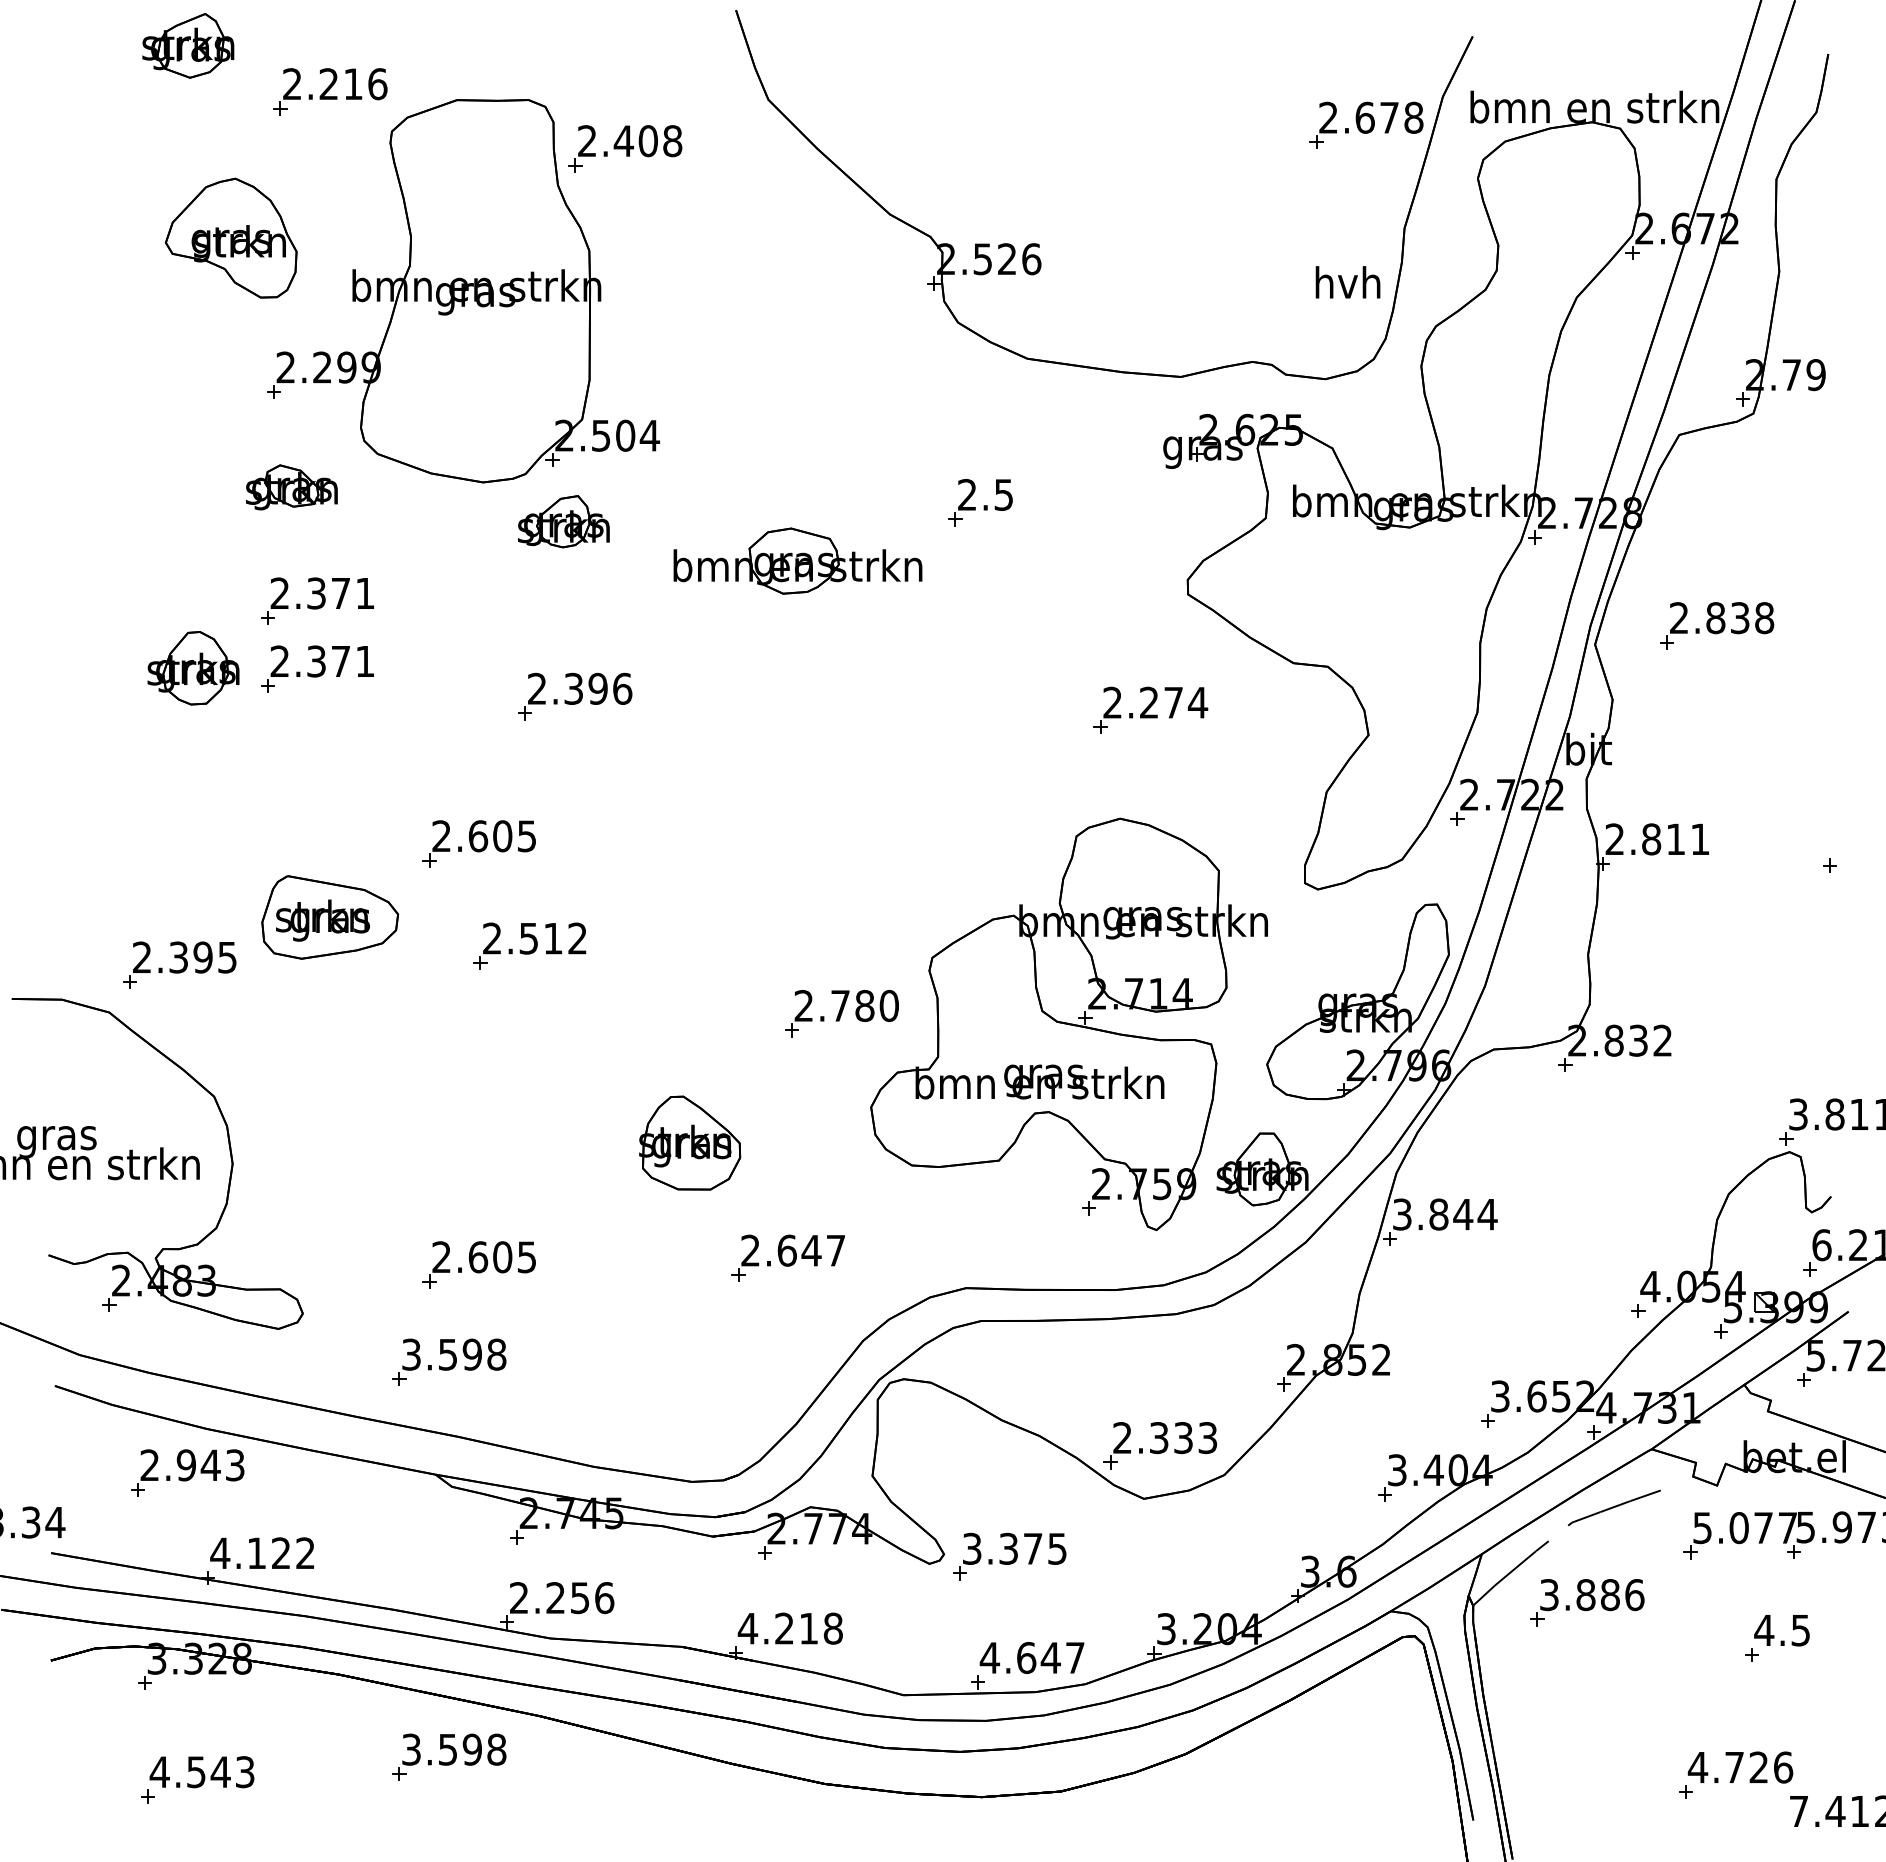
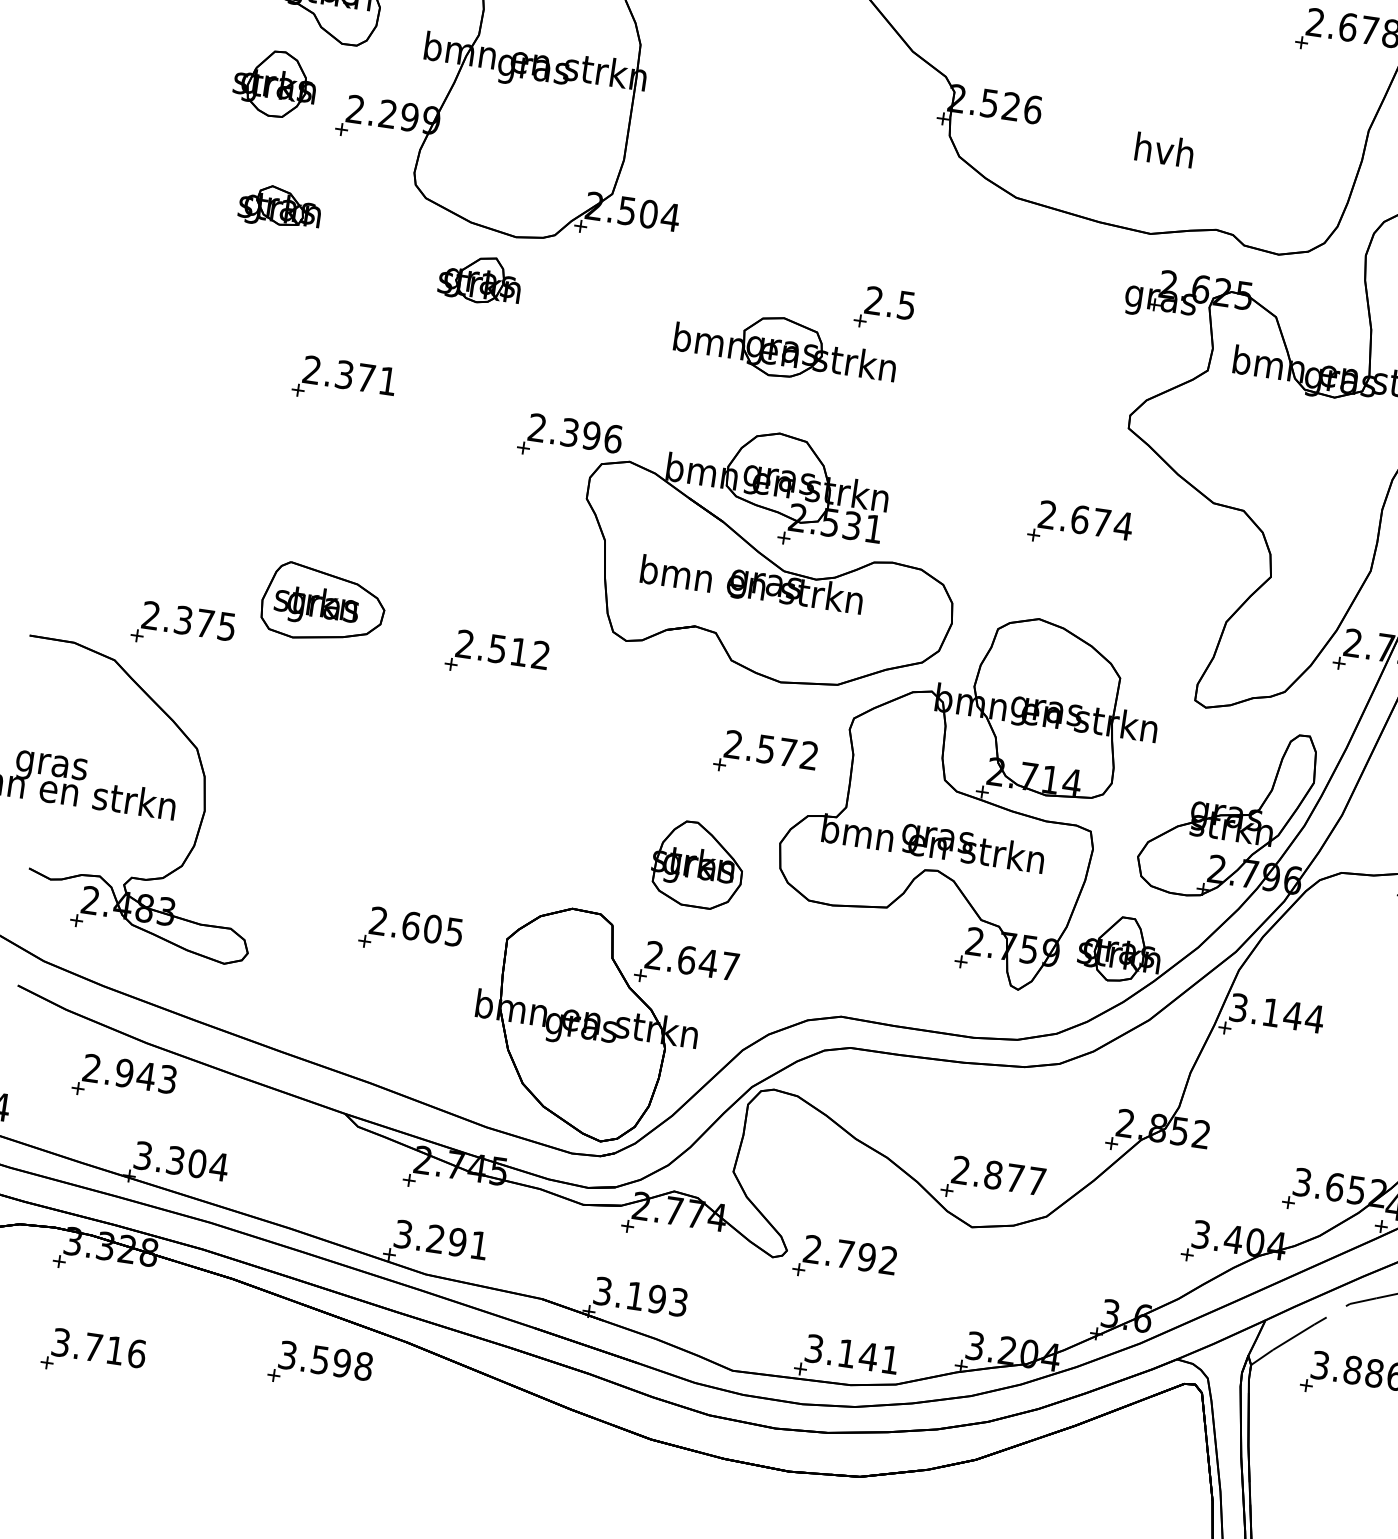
text: (1347, 282) -> (1164, 150), moved
part: (291, 487) -> (279, 207), moved
part: (980, 502) -> (884, 309), moved
part: (563, 521) -> (480, 279), moved
part: (317, 600) -> (353, 320), removed
part: (193, 668) -> (275, 84), moved
text: (1149, 702) -> (1080, 519), 2.274 -> 2.674
part: (813, 792) -> (769, 555), added
part: (478, 843) -> (465, 557), removed
text: (202, 957) -> (204, 623), 2.395 -> 2.375
text: (864, 1006) -> (787, 752), 2.780 -> 2.572
part: (690, 1142) -> (698, 864), moved
text: (1438, 1214) -> (1271, 1012), 3.844 -> 3.144
part: (686, 1338) -> (585, 1025), added
part: (449, 1361) -> (372, 1014), removed
text: (1183, 1438) -> (1015, 1178), 2.333 -> 2.877
text: (1014, 1548) -> (850, 1254), 3.375 -> 2.792
text: (262, 1553) -> (180, 1161), 4.122 -> 3.304
text: (562, 1598) -> (441, 1240), 2.256 -> 3.291
text: (789, 1628) -> (639, 1296), 4.218 -> 3.193
text: (1031, 1658) -> (851, 1354), 4.647 -> 3.141
text: (201, 1772) -> (98, 1348), 4.543 -> 3.716

